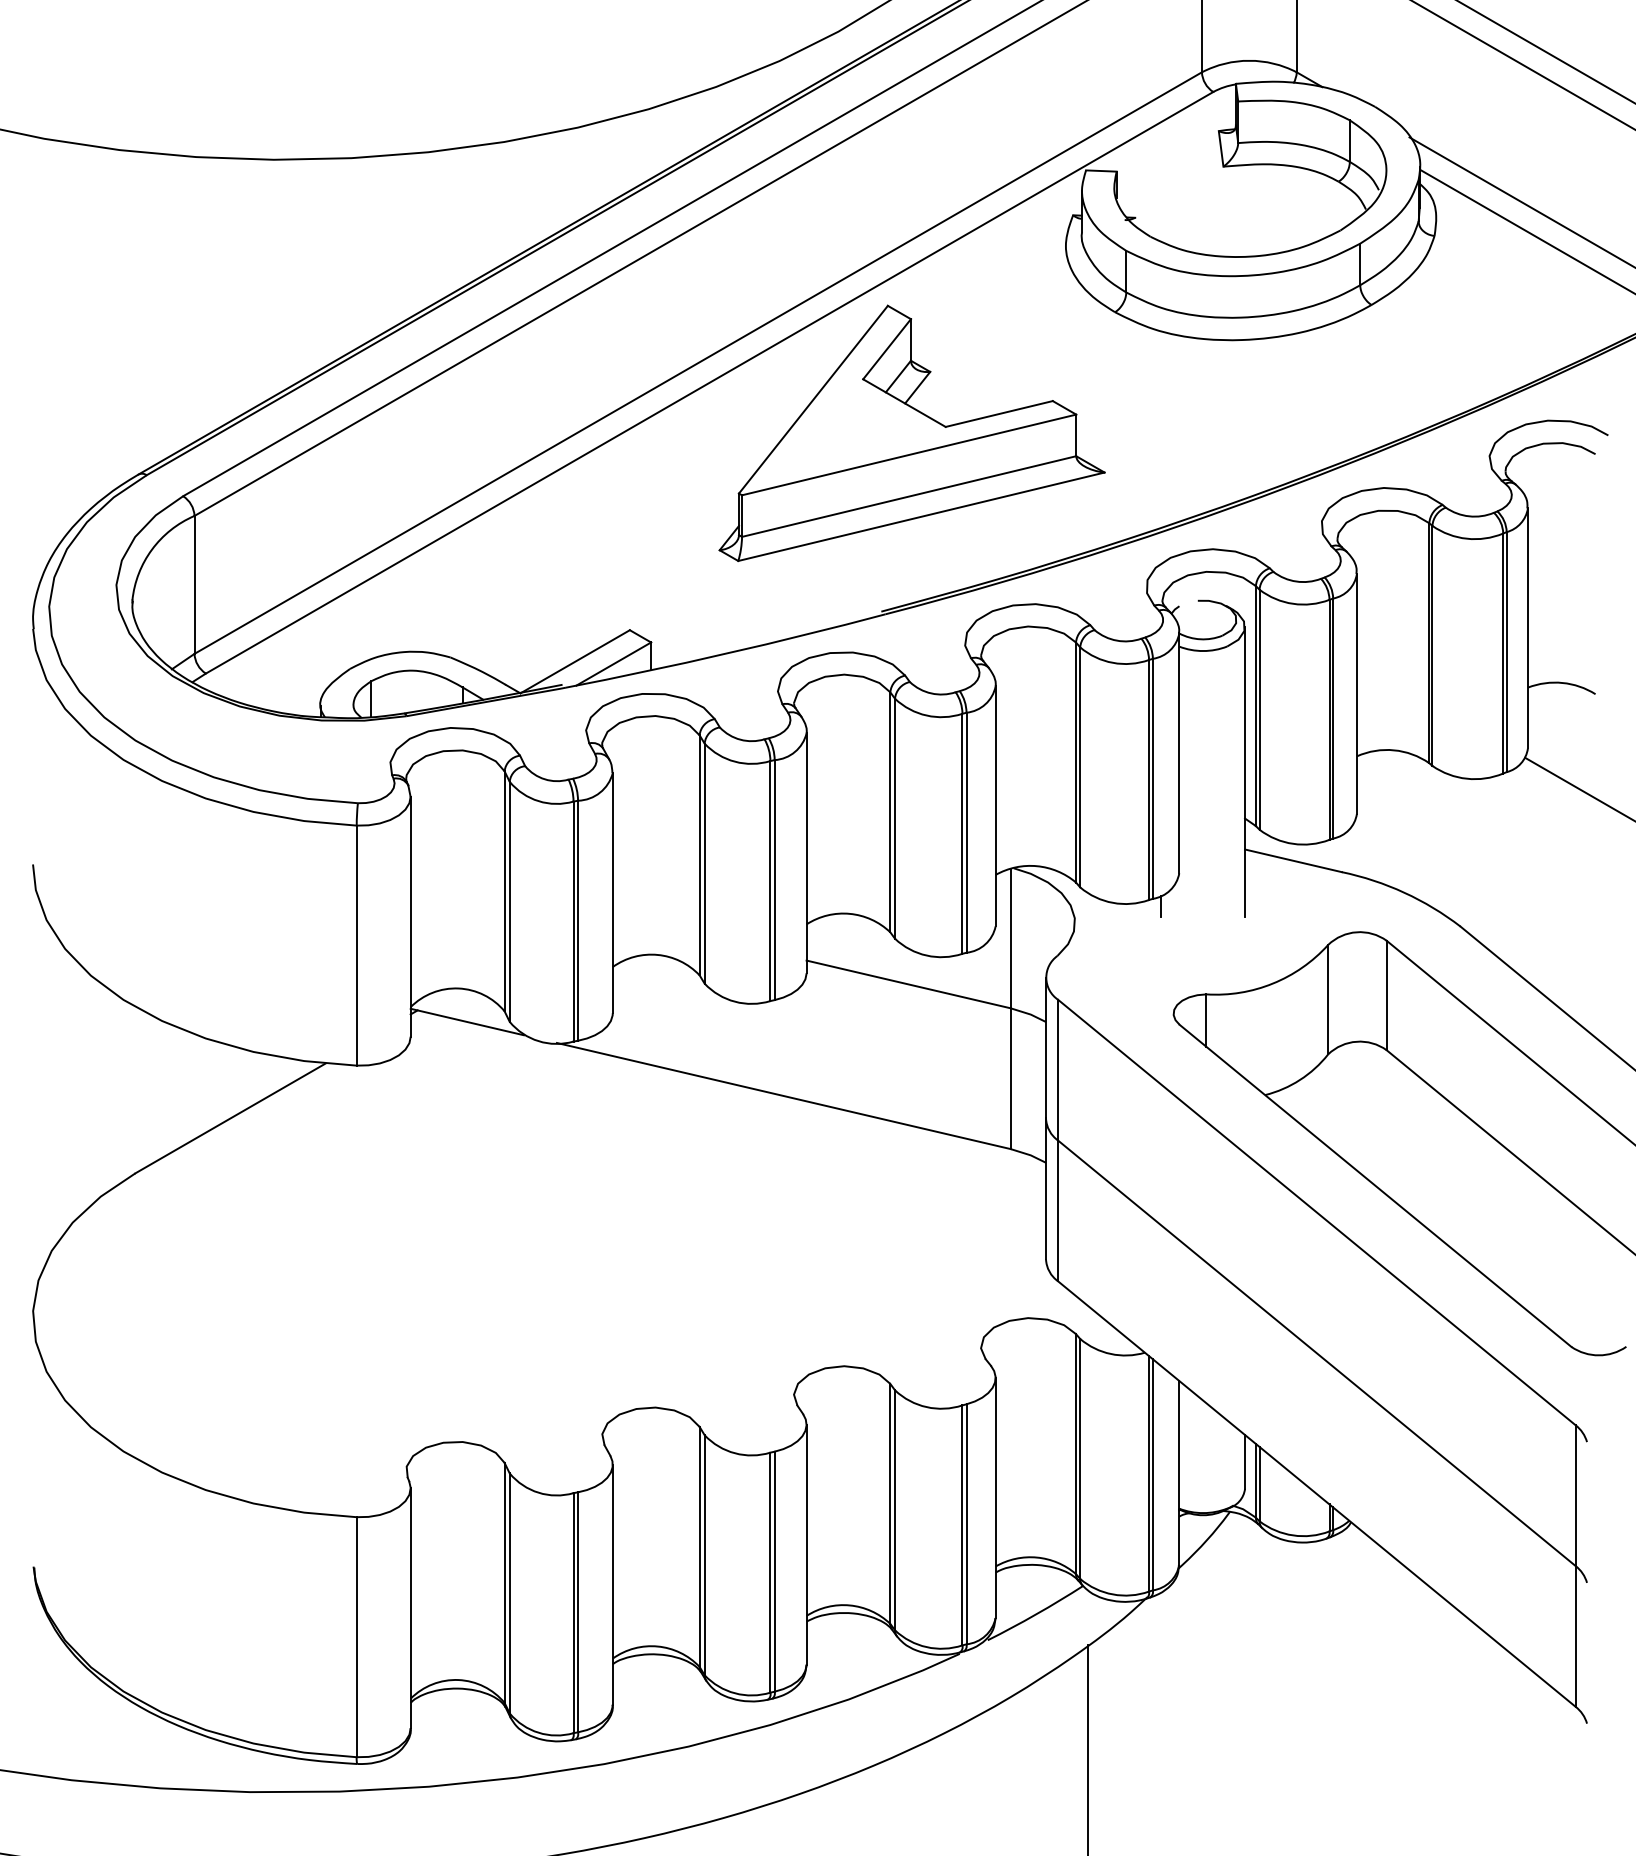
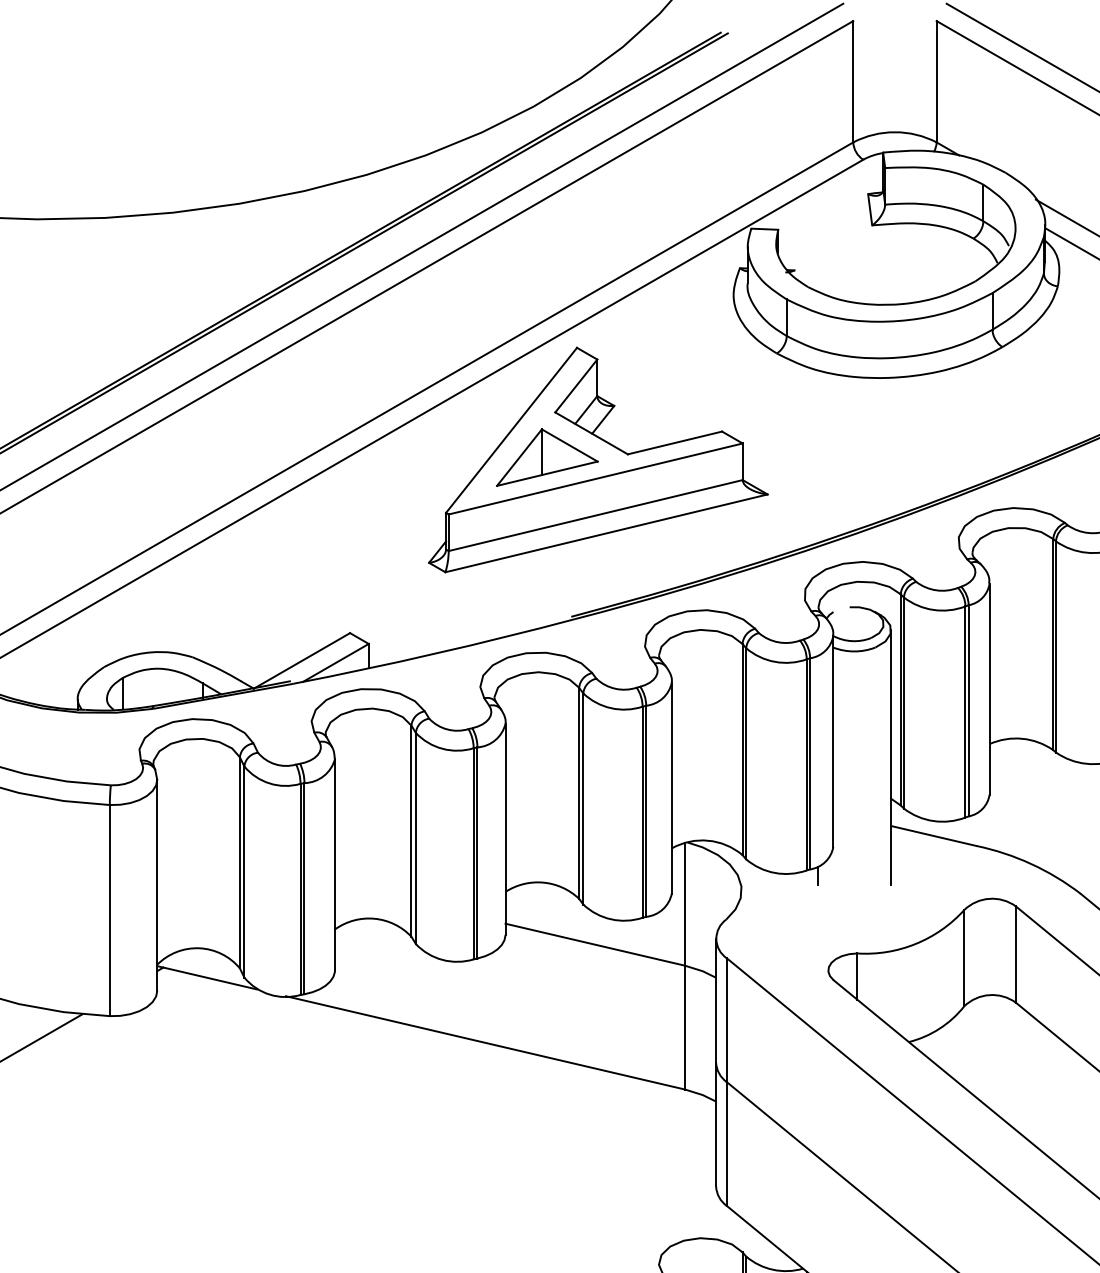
part: (853, 430) -> (546, 457), added

